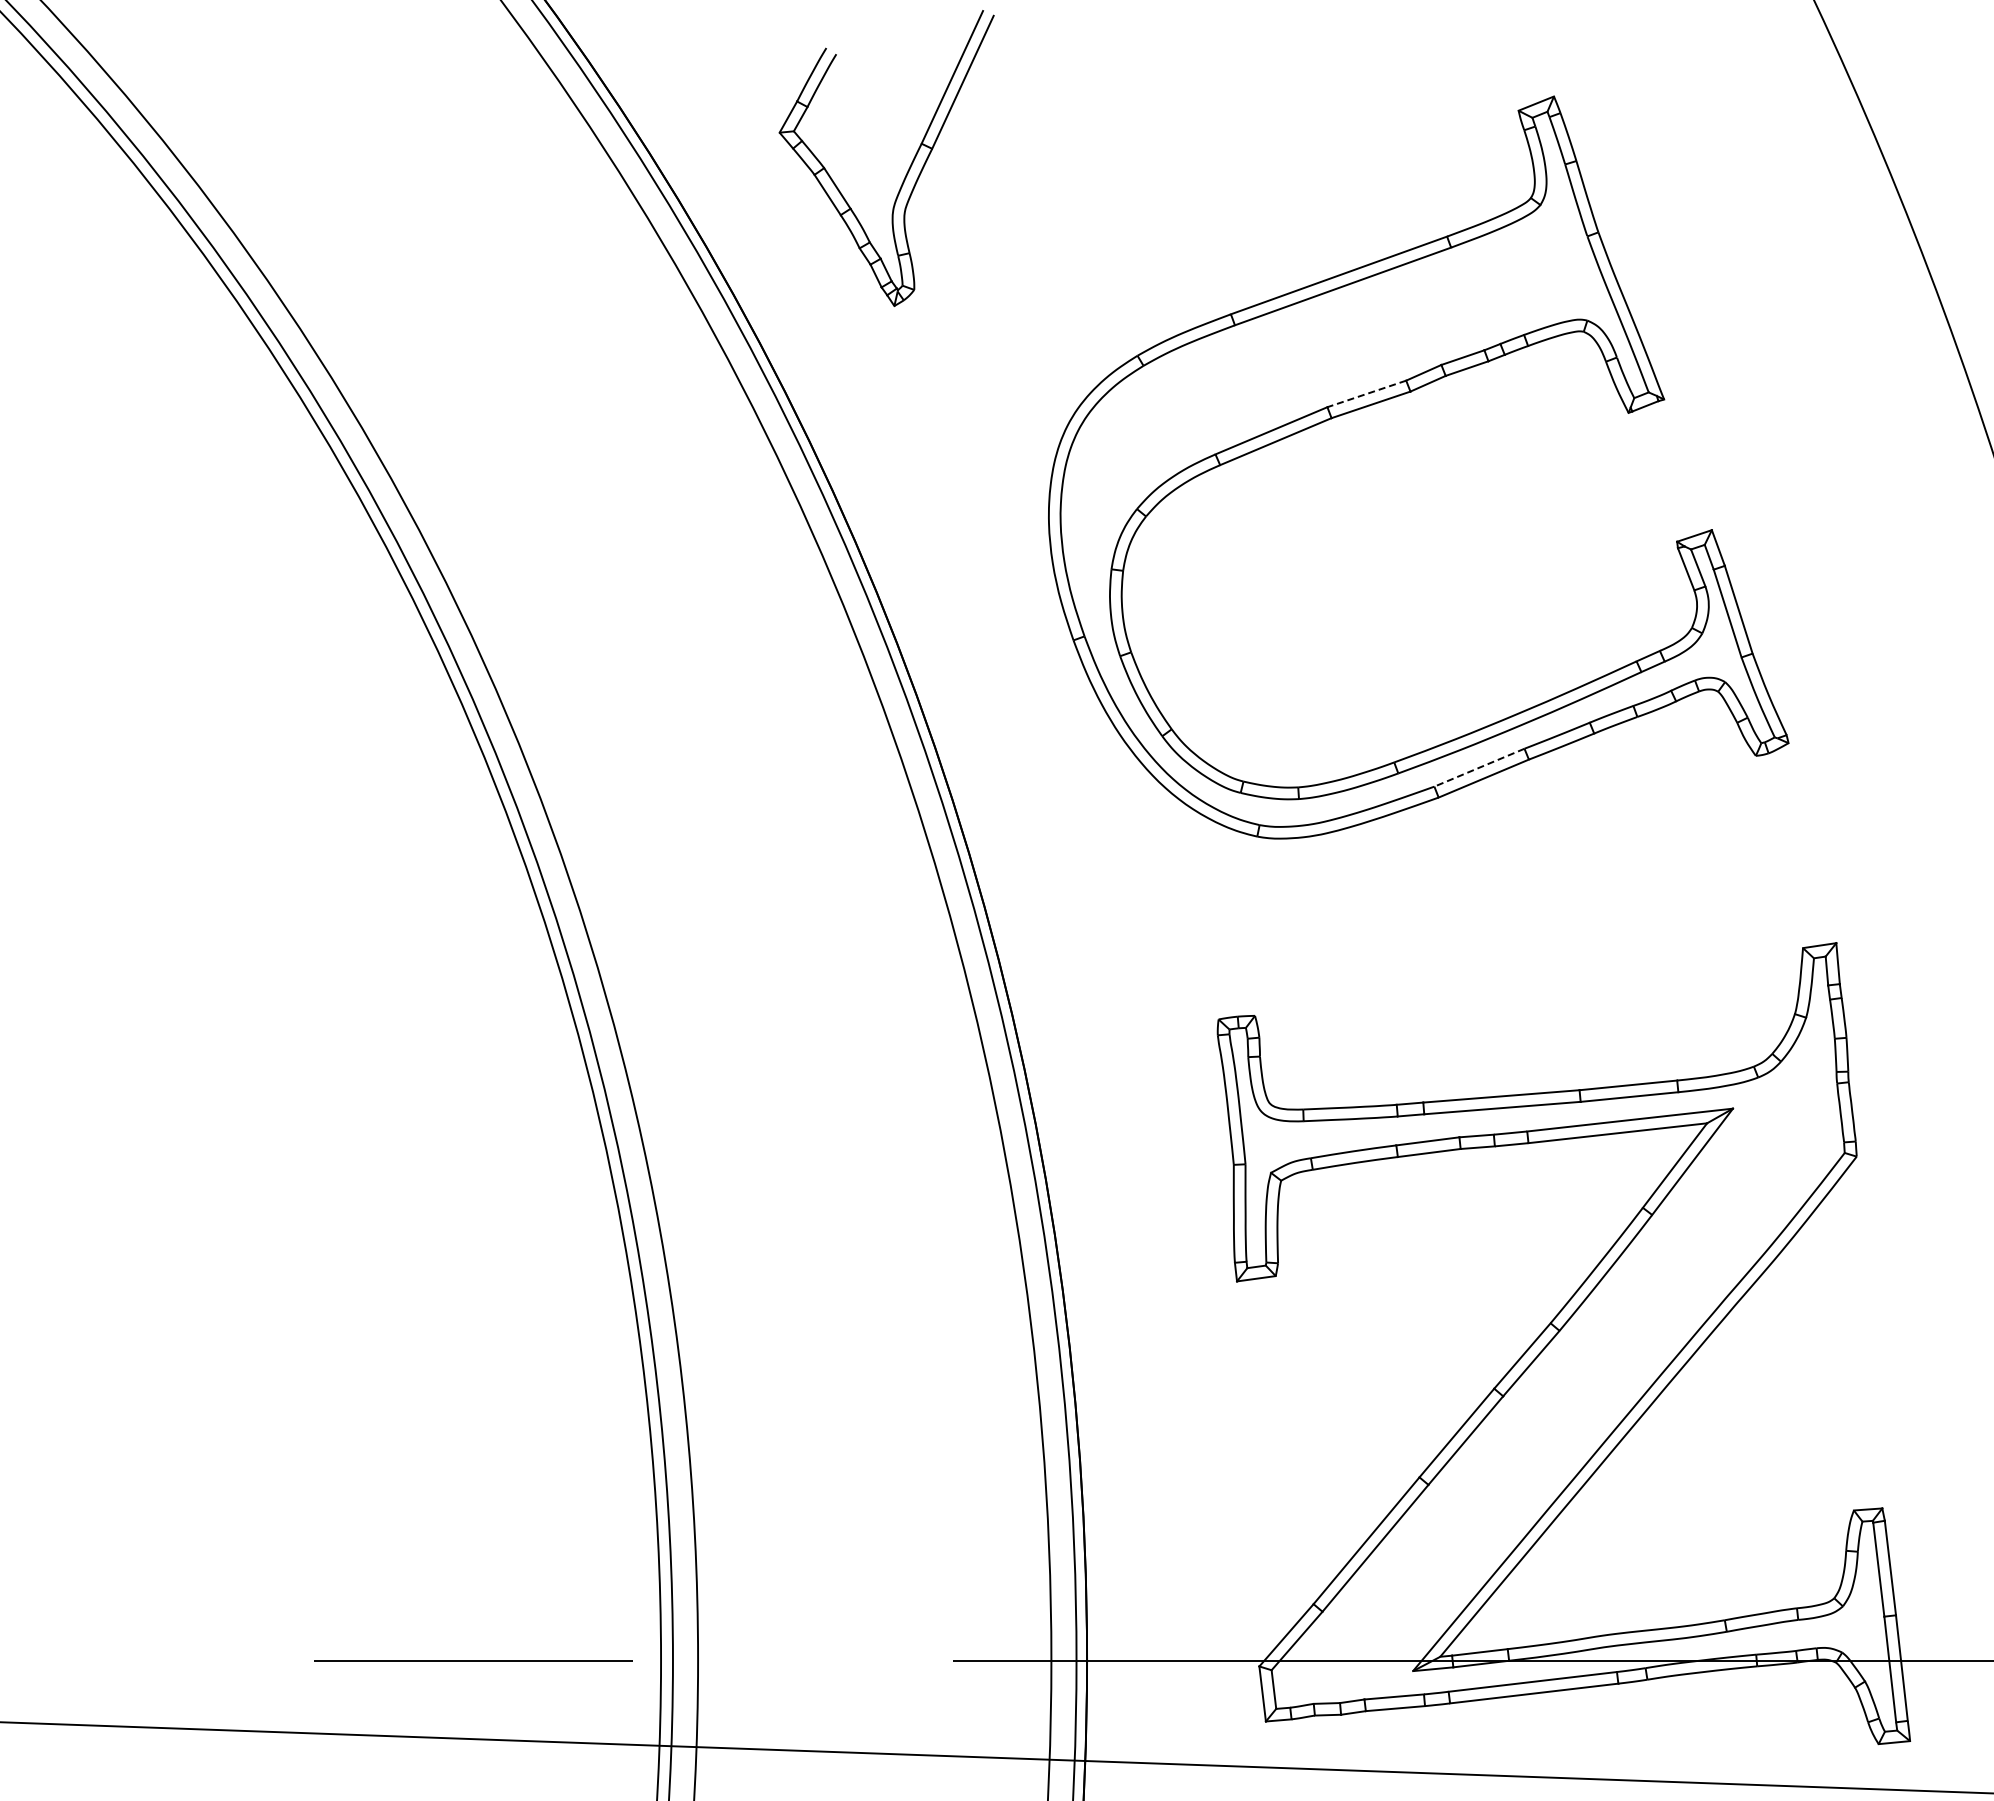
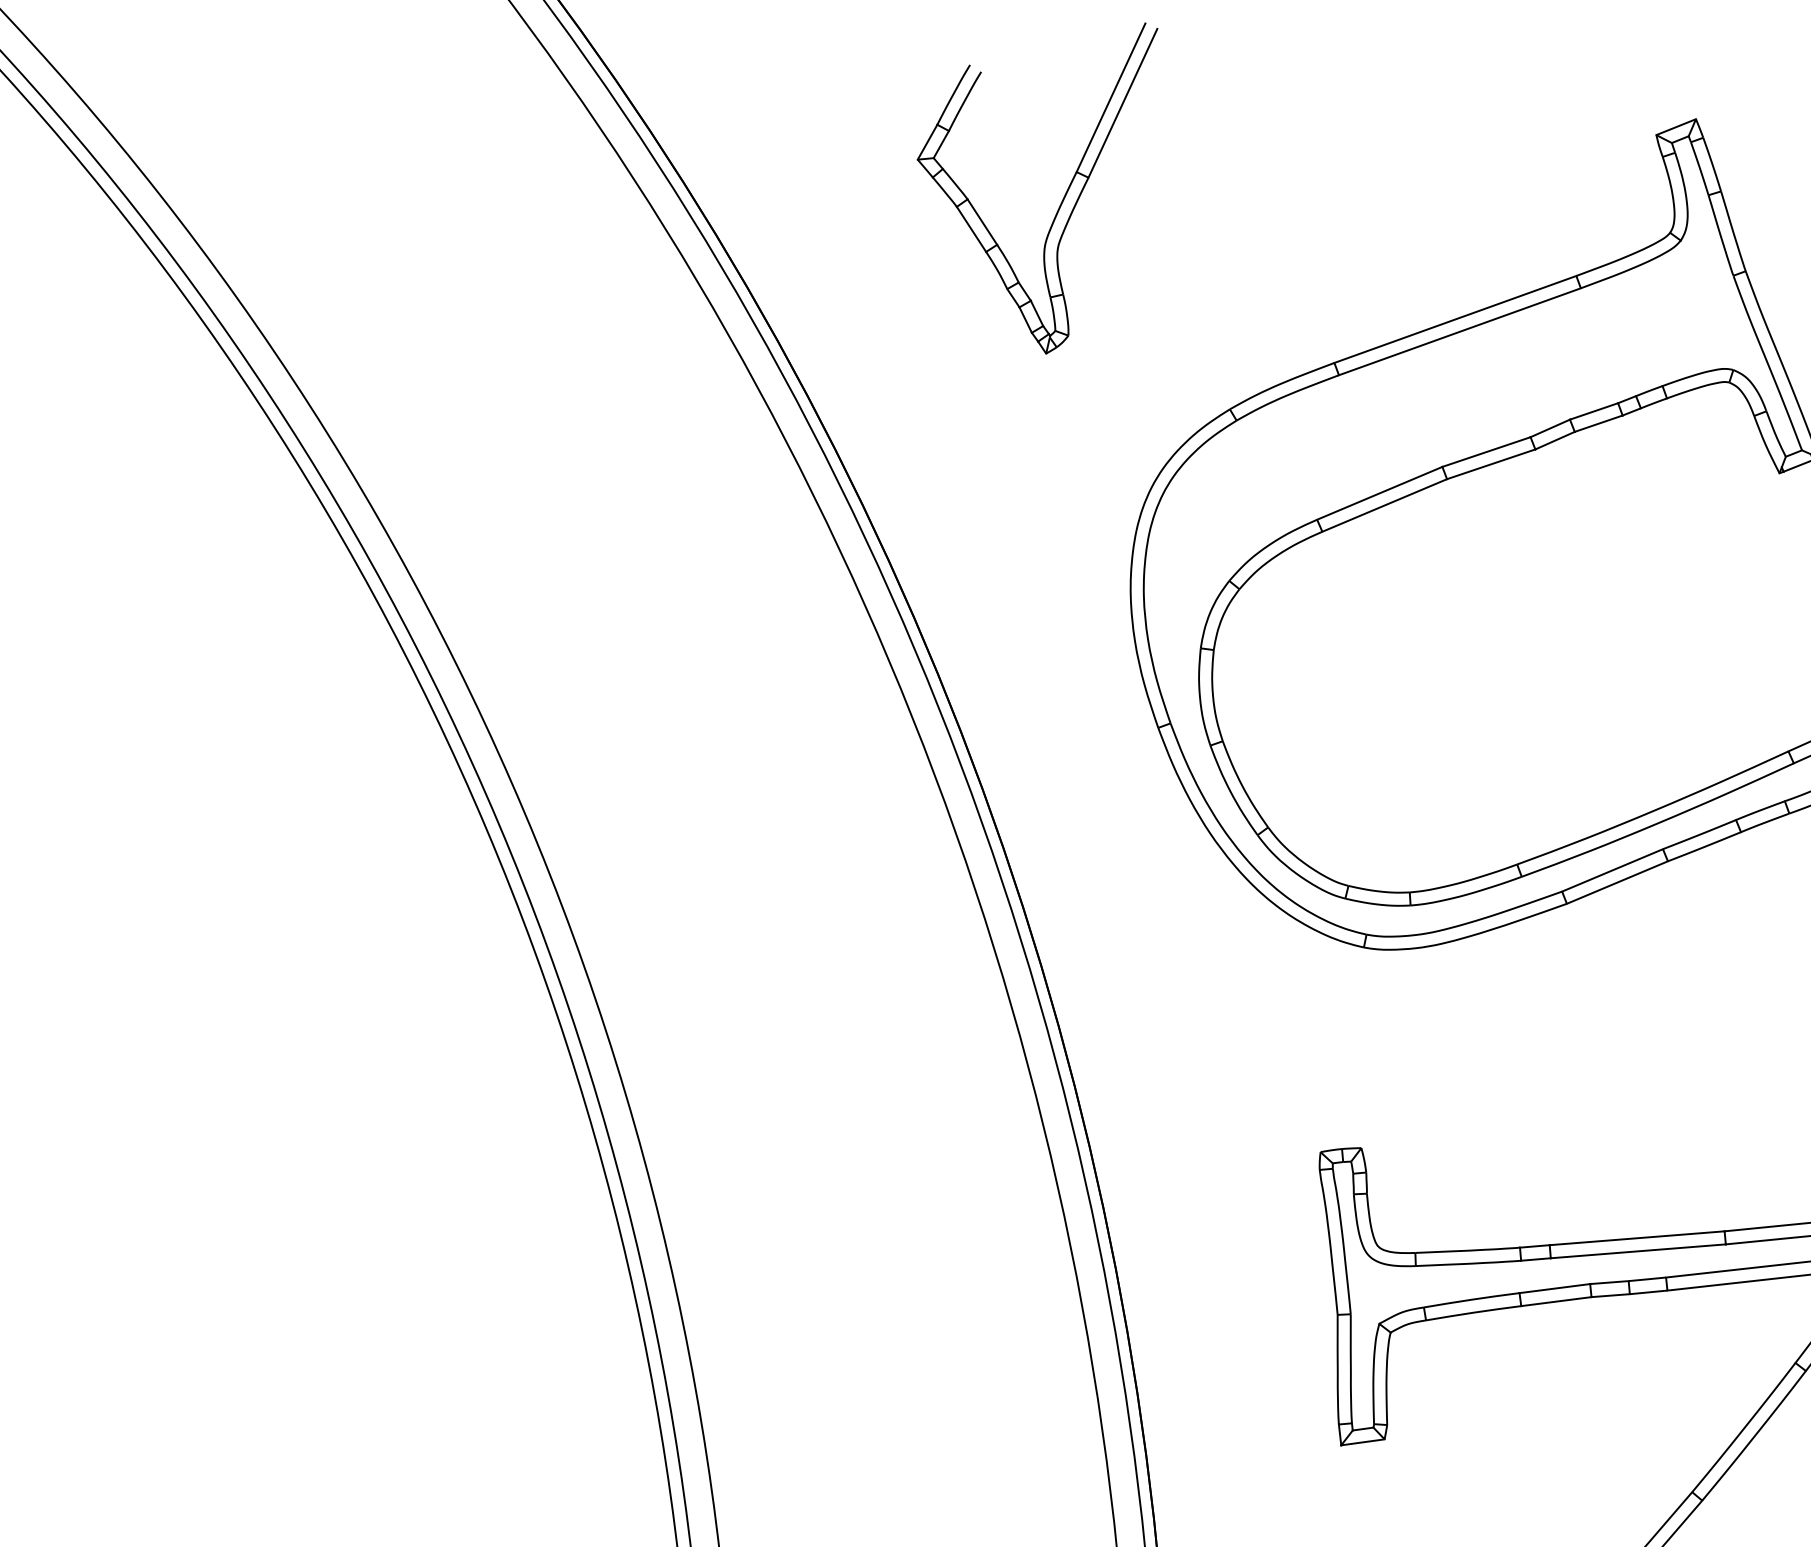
part: (908, 168) -> (1061, 199), moved
line: (1366, 393) -> (1486, 451), dashed -> solid
line: (1479, 767) -> (1612, 870), dashed -> solid

